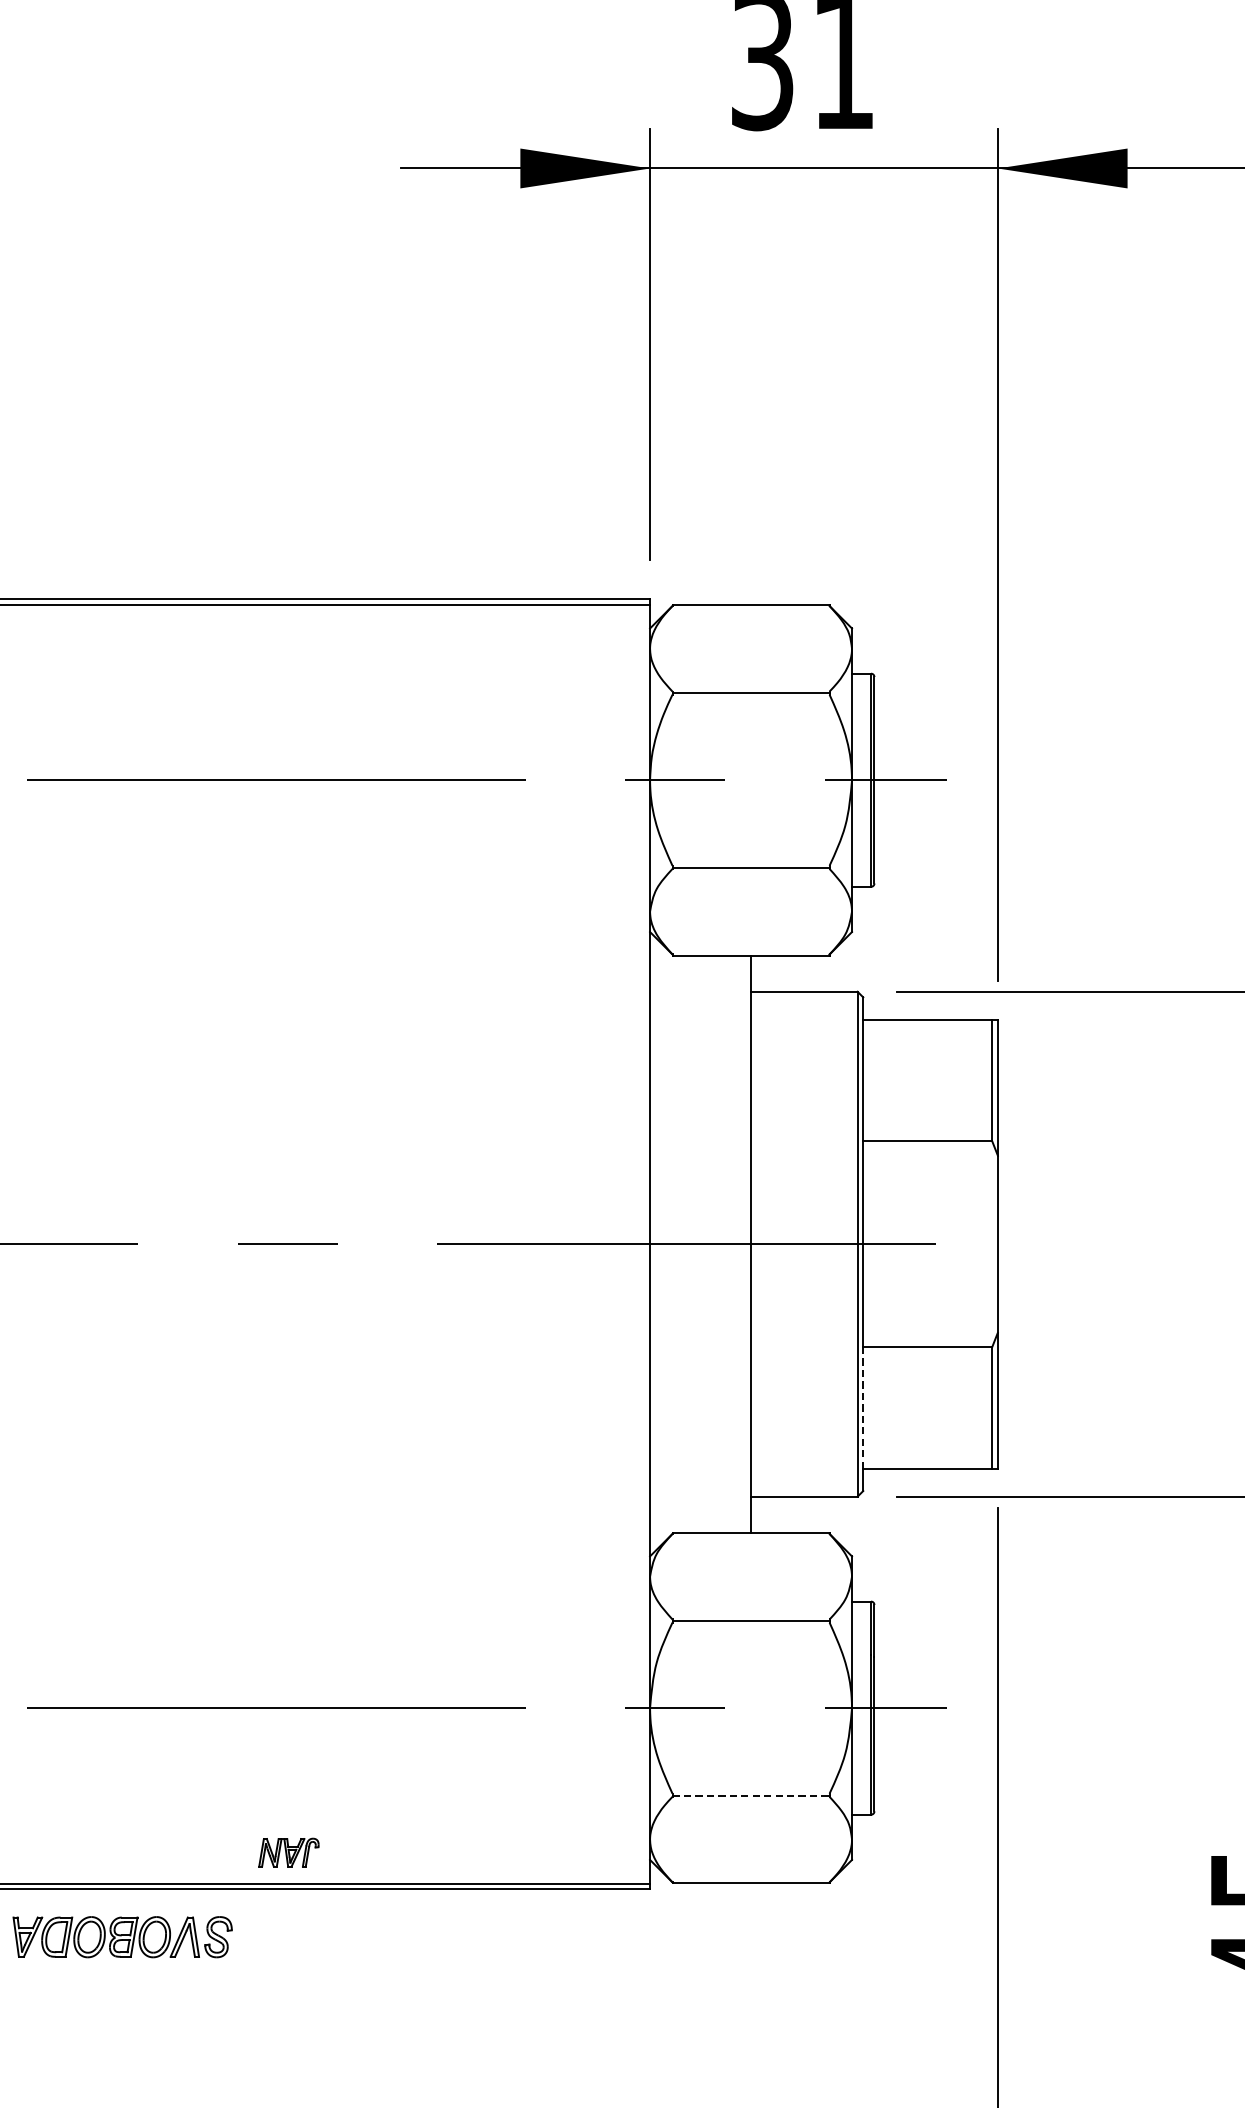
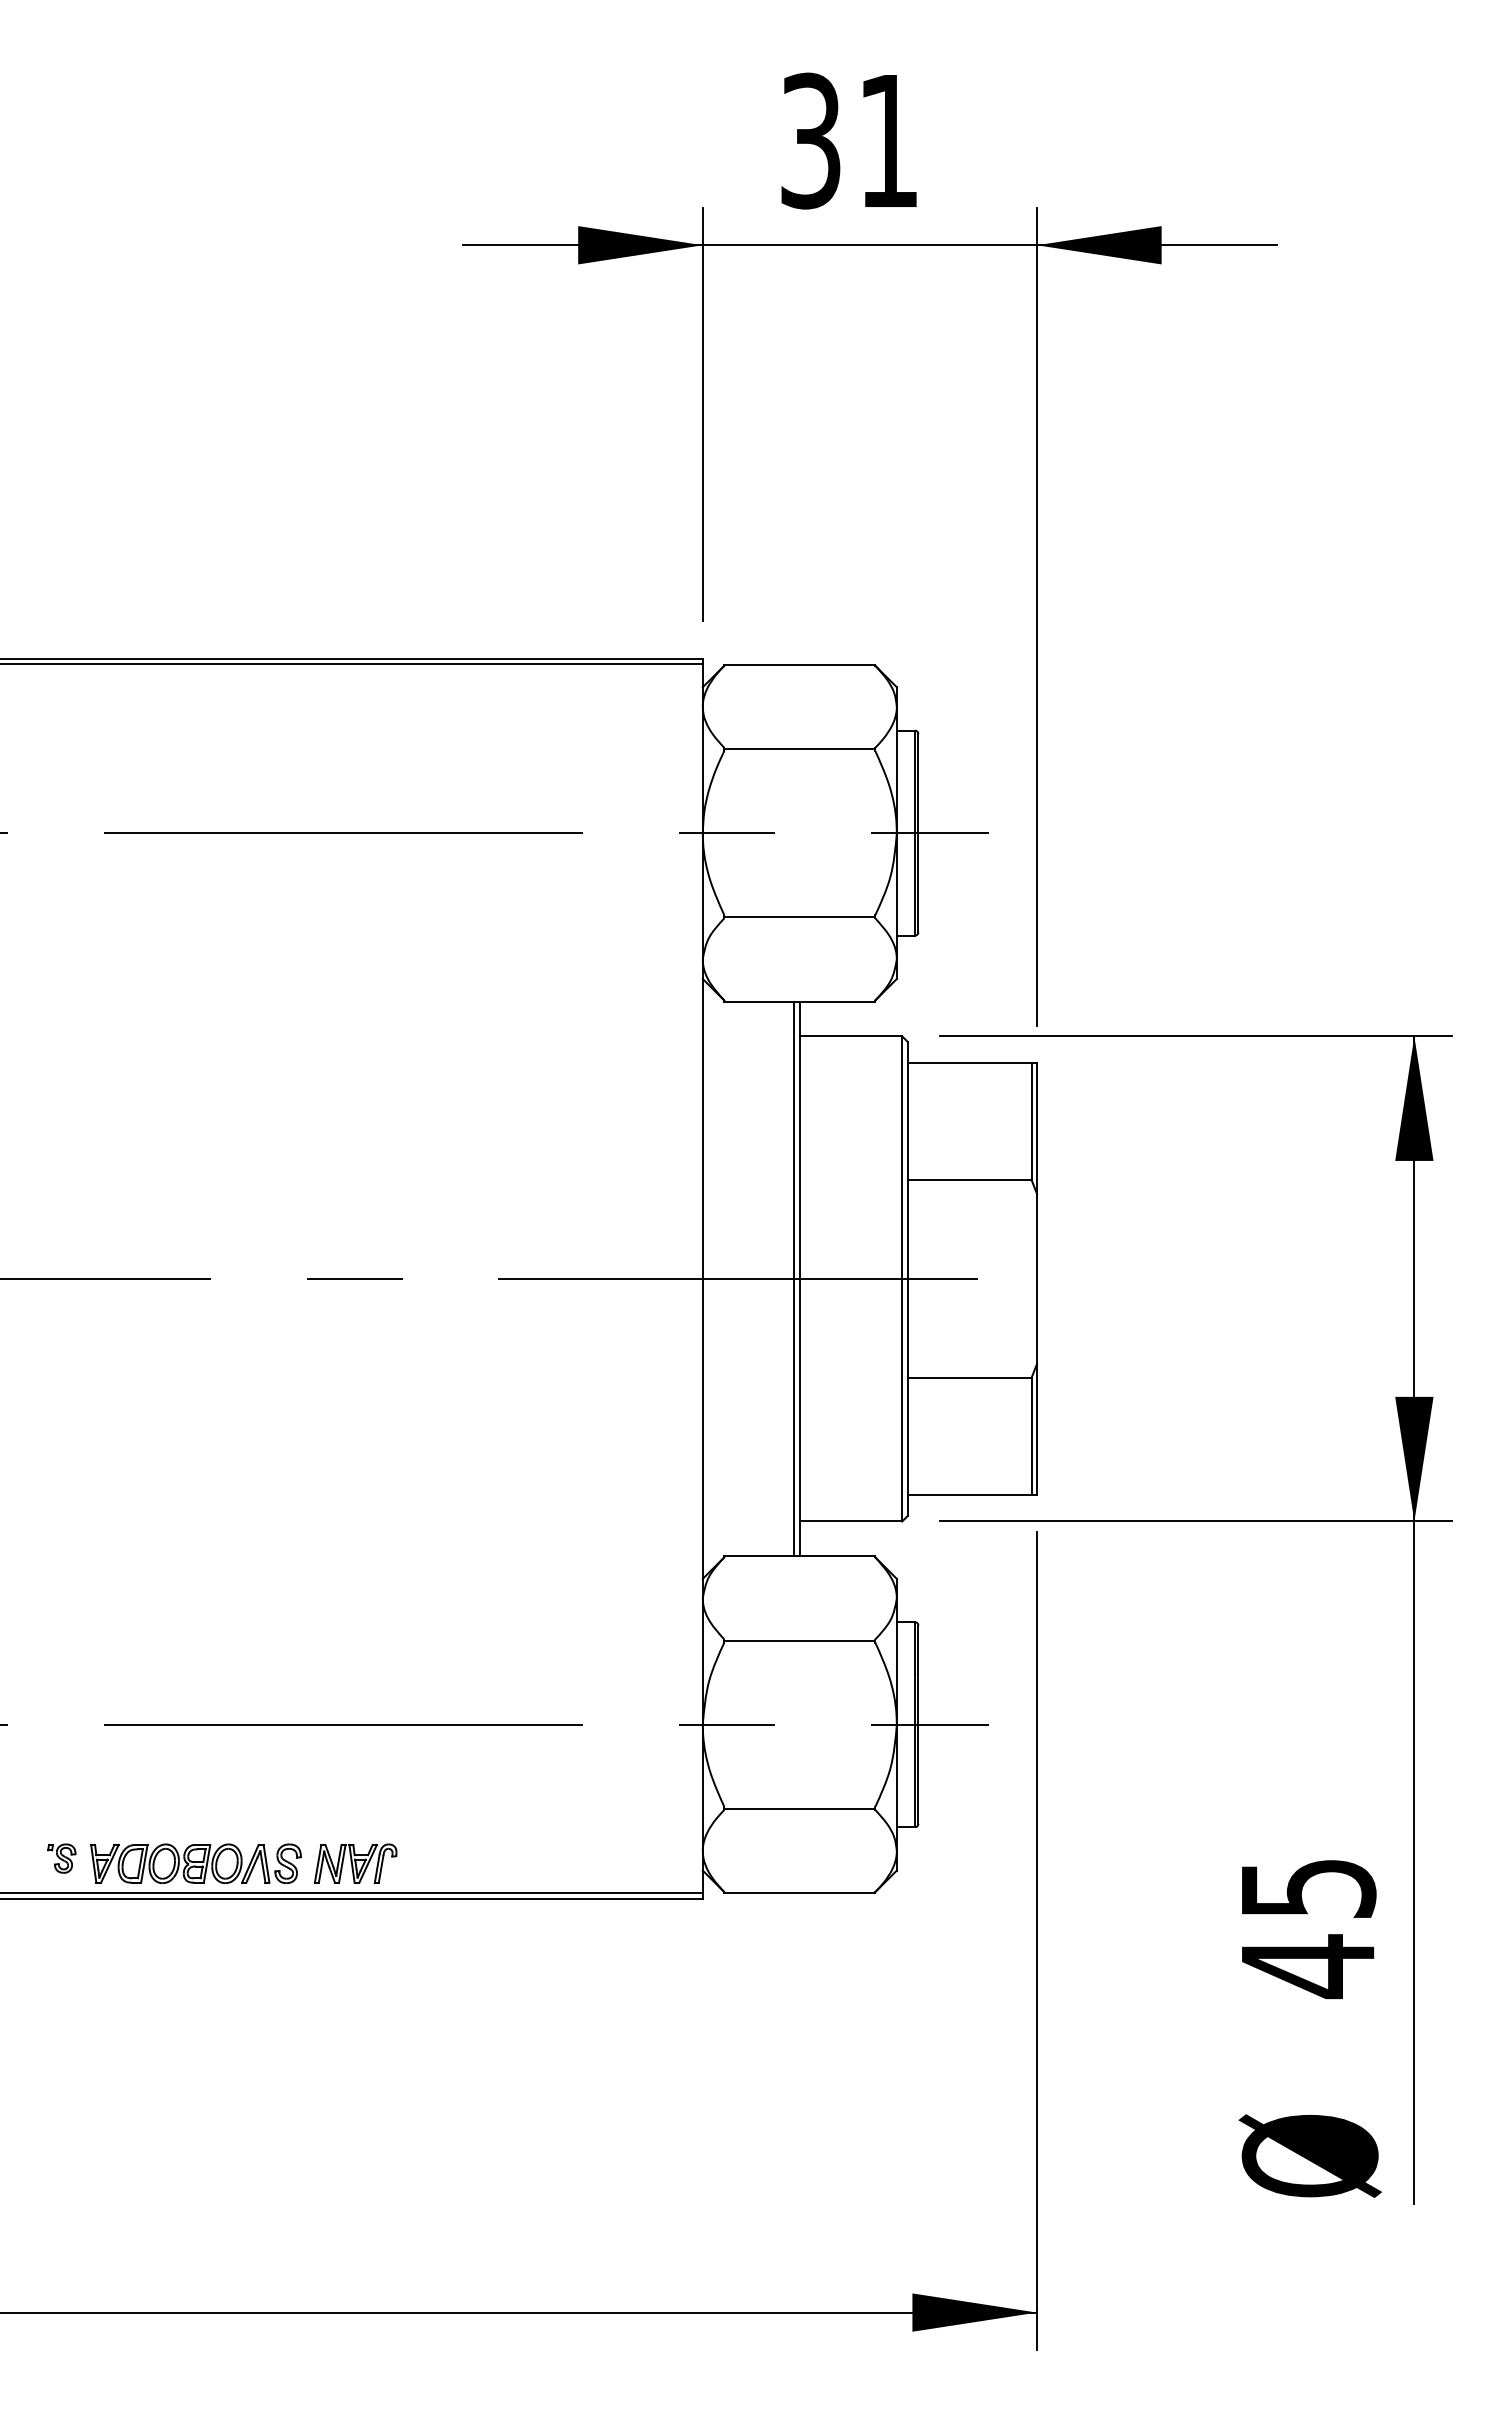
line: (745, 1243) -> (794, 1278), added
line: (863, 1408) -> (907, 1436), dashed -> solid
line: (751, 1795) -> (800, 1808), dashed -> solid
part: (288, 1852) -> (355, 1863), size x1.43
part: (122, 1936) -> (195, 1863), moved

